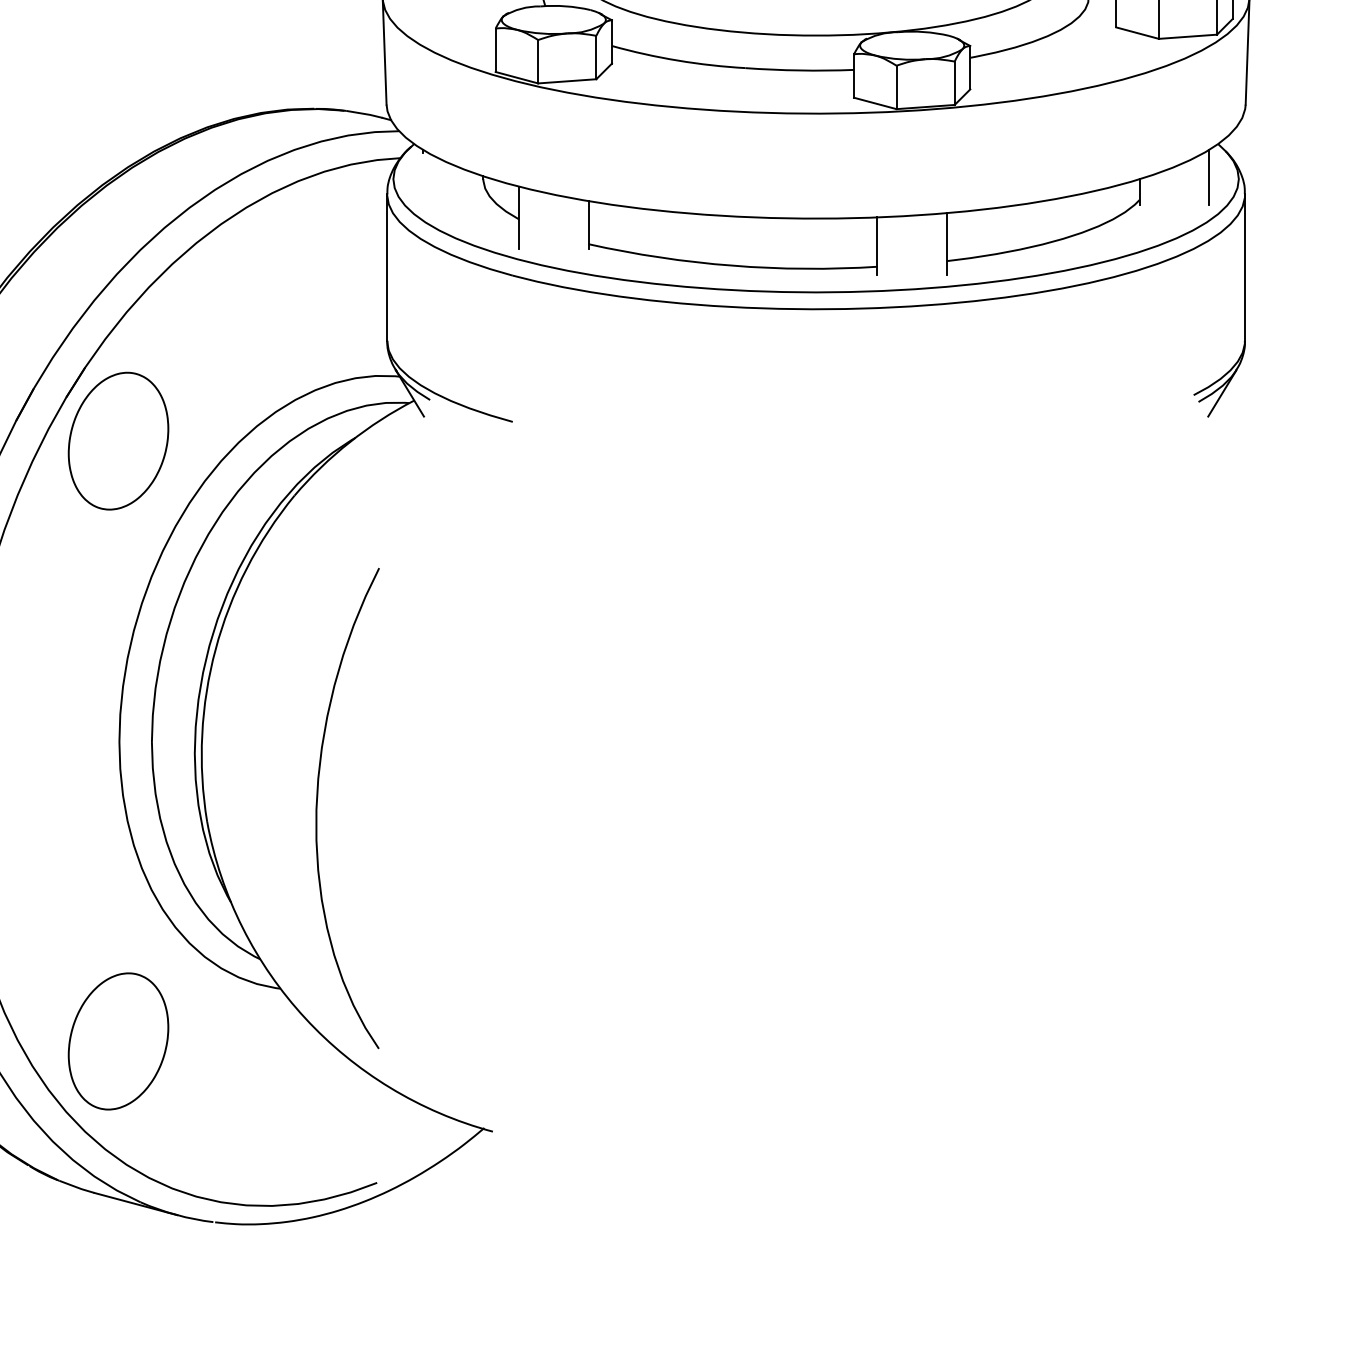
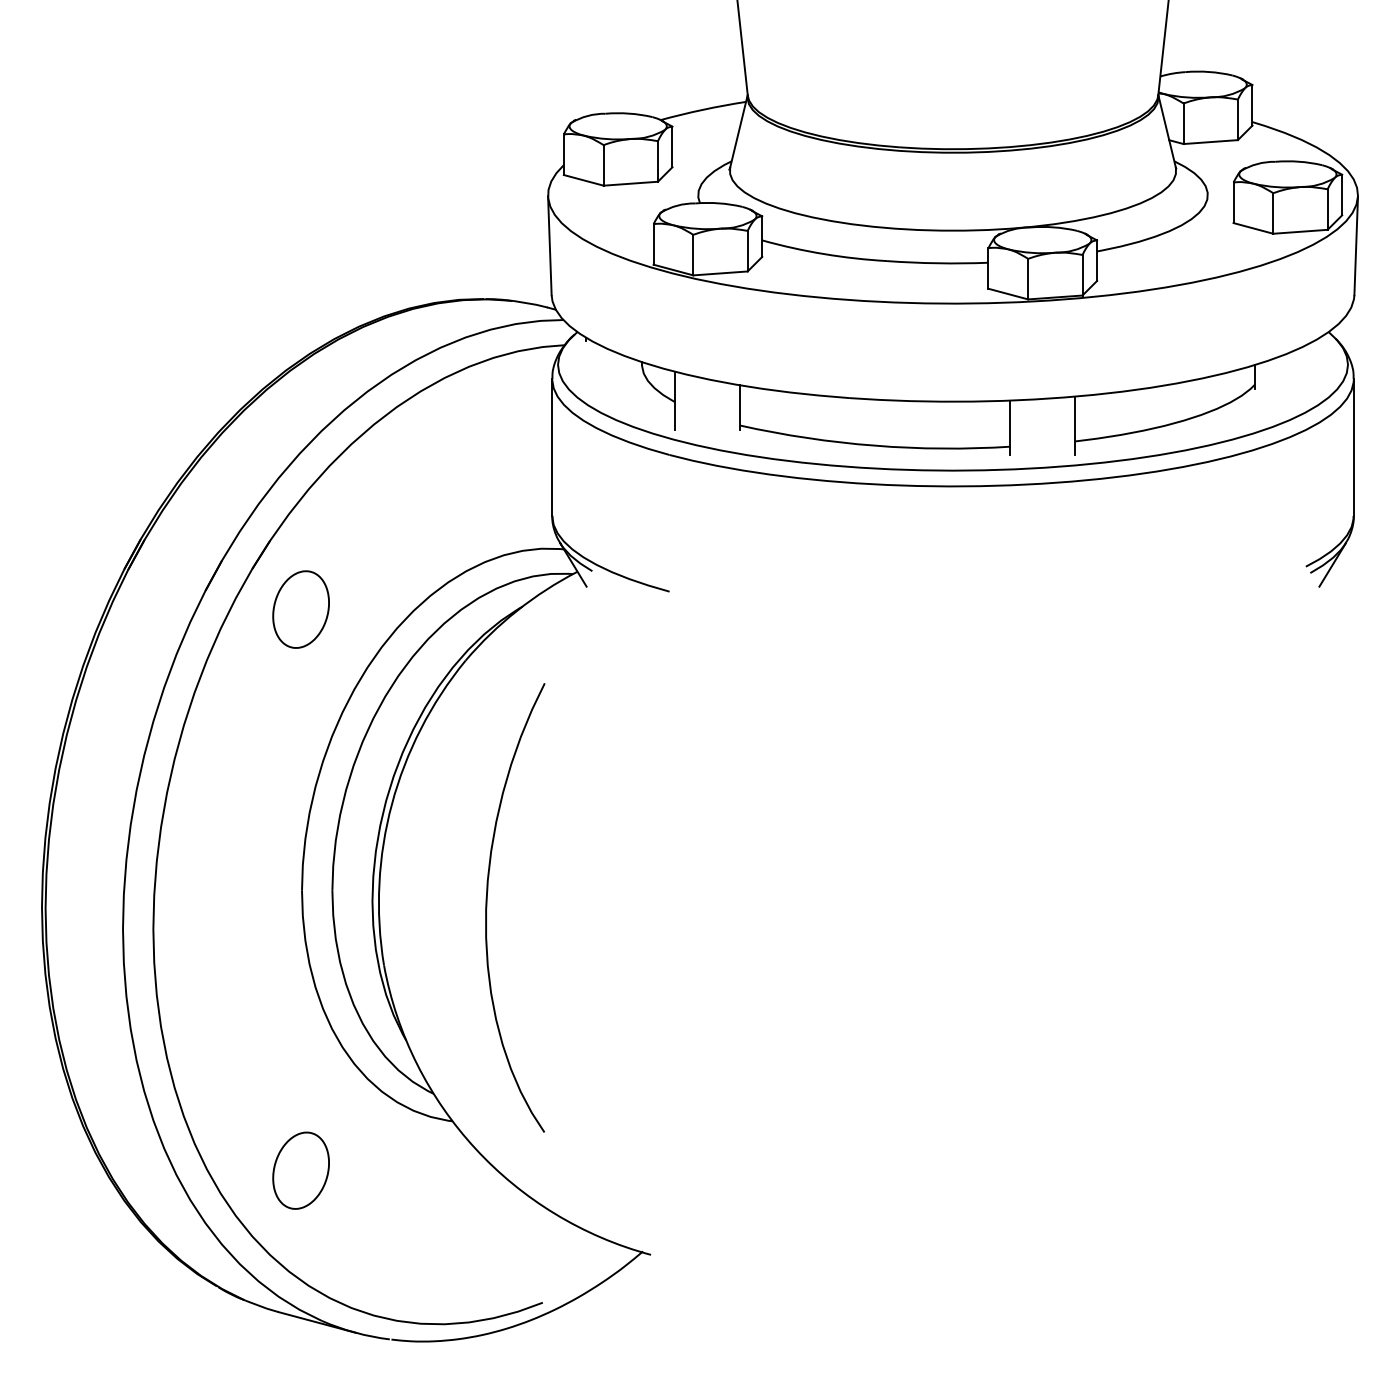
line: (1209, 176) -> (1320, 362), removed
part: (117, 440) -> (300, 609), size x0.6
curve: (317, 808) -> (487, 907), moved
part: (117, 1041) -> (300, 1170), size x0.6

